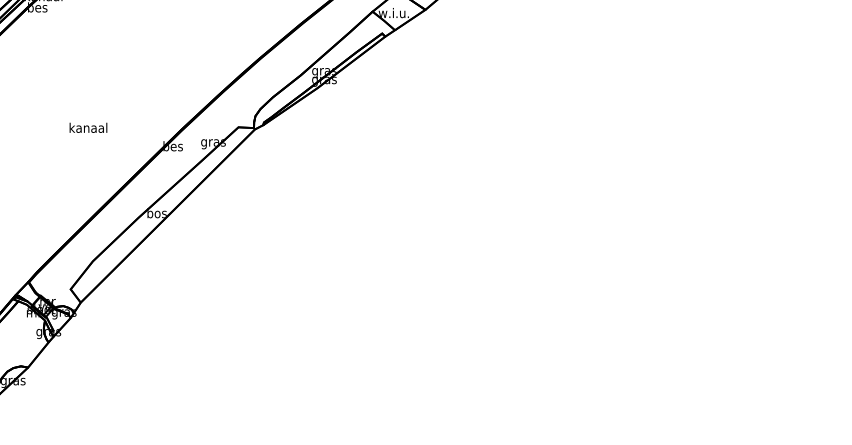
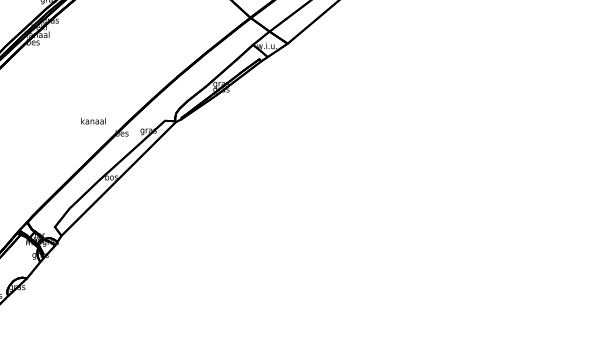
text: (88, 126) -> (93, 120), moved

